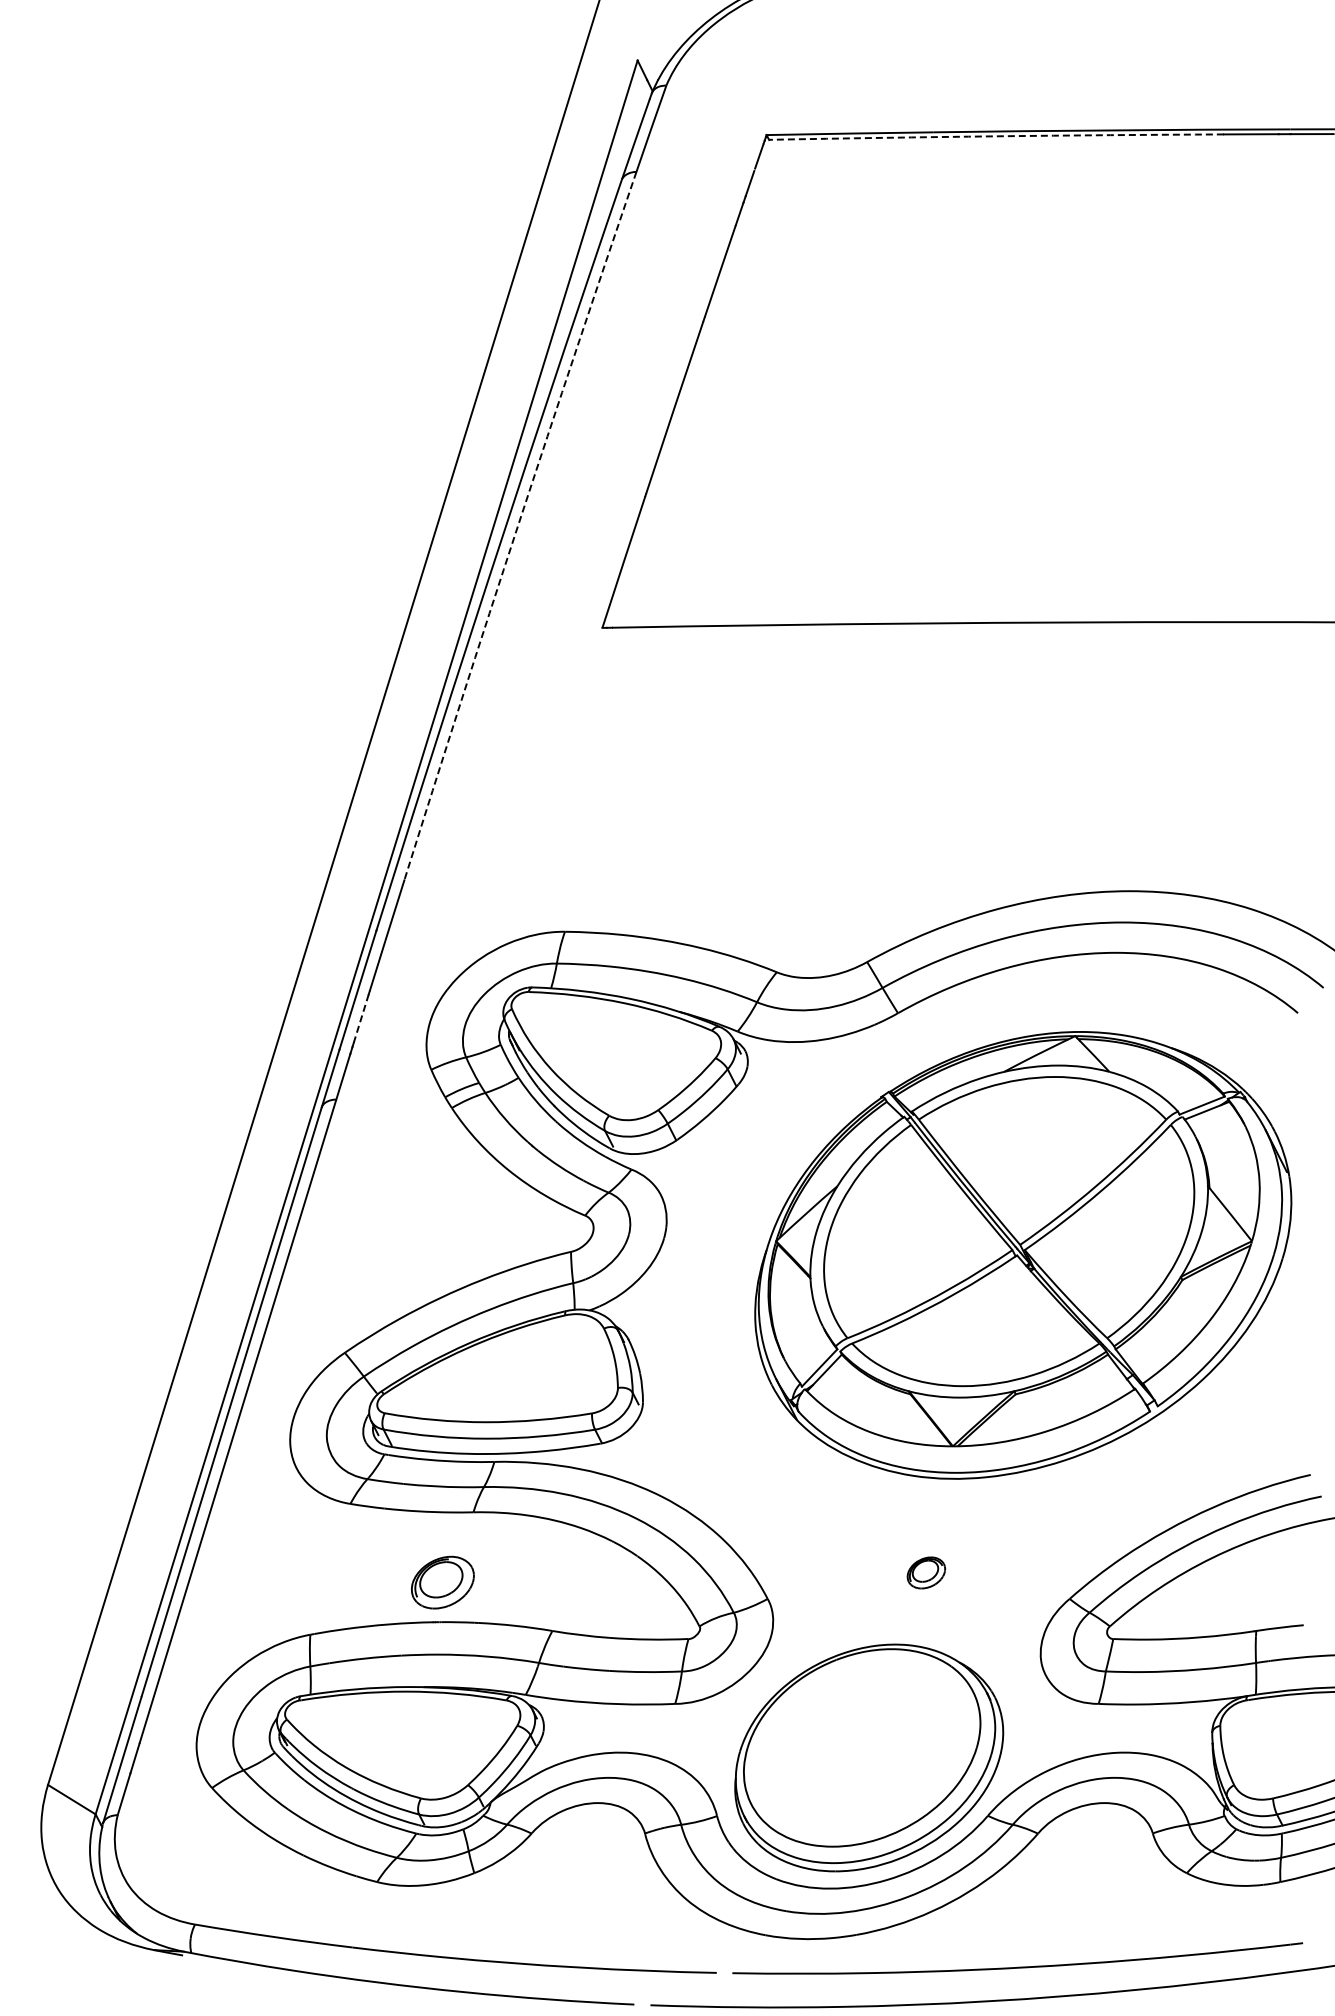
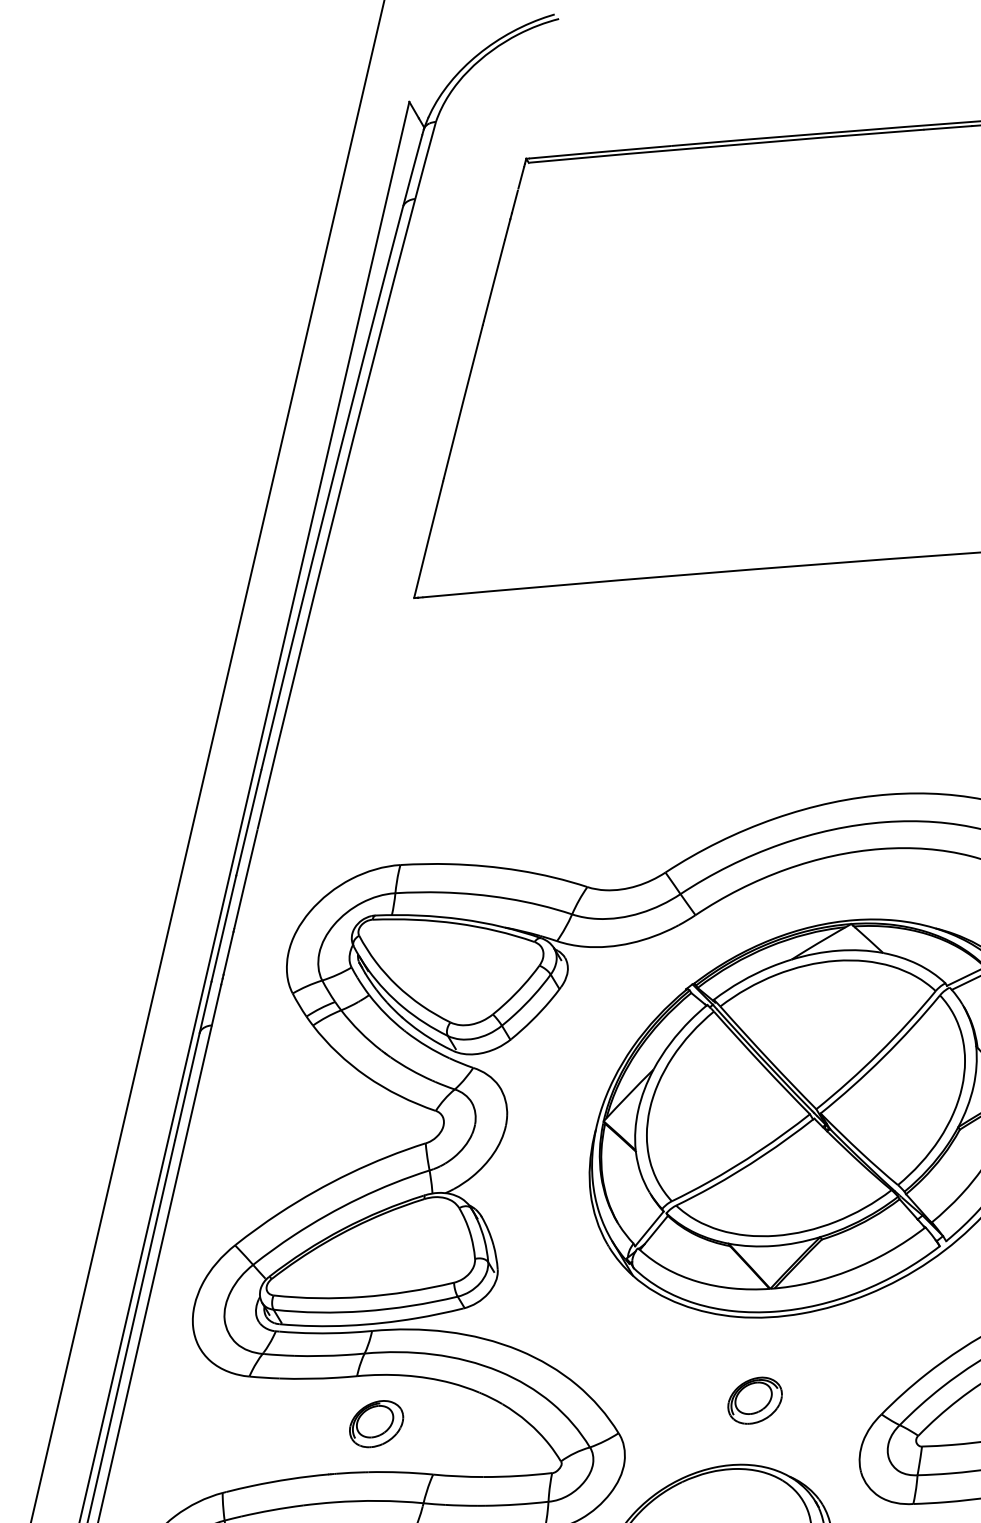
arc: (996, 136) -> (726, 145), dashed -> solid
arc: (518, 524) -> (334, 513), dashed -> solid
line: (361, 1019) -> (228, 954), dashed -> solid
part: (926, 1572) -> (755, 1400), size x1.67
part: (442, 1582) -> (376, 1423), moved

